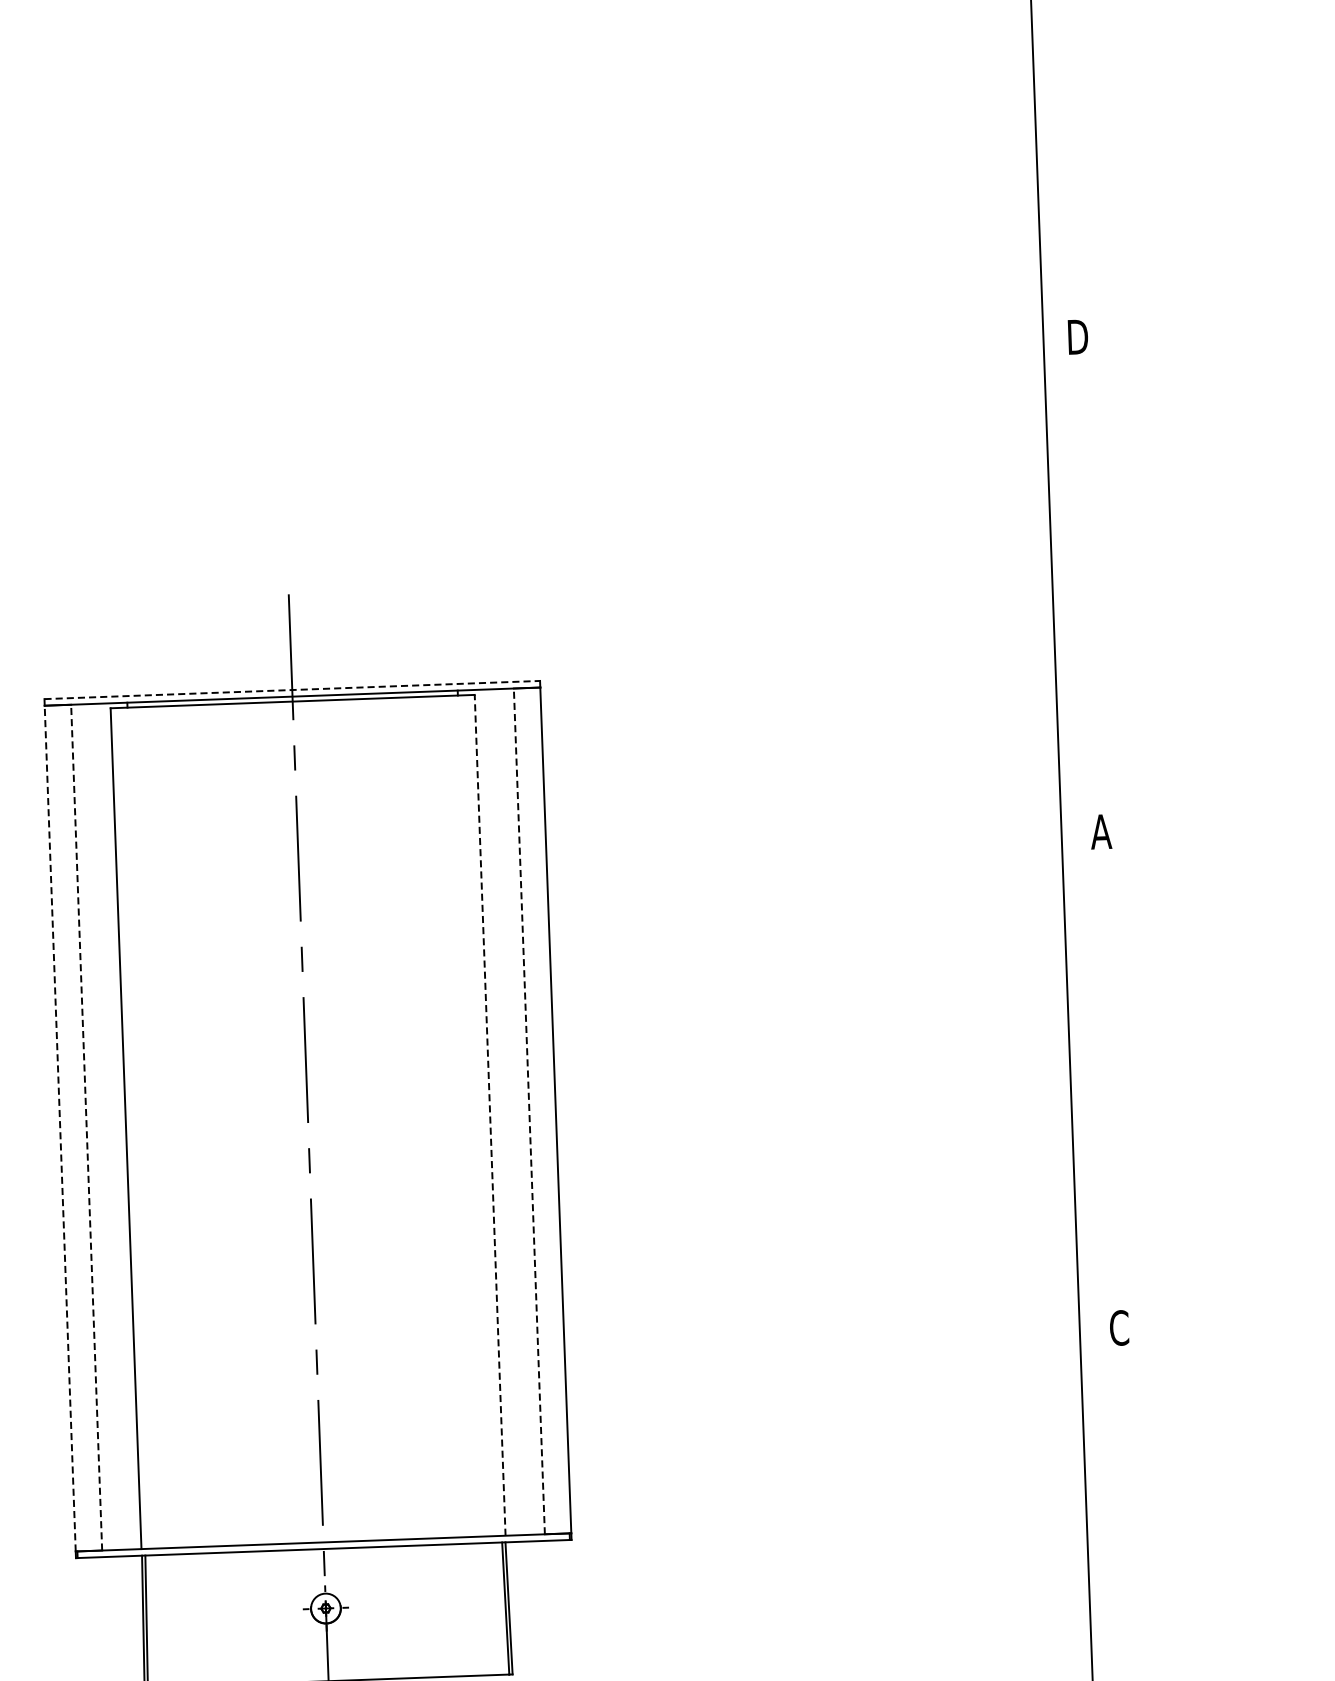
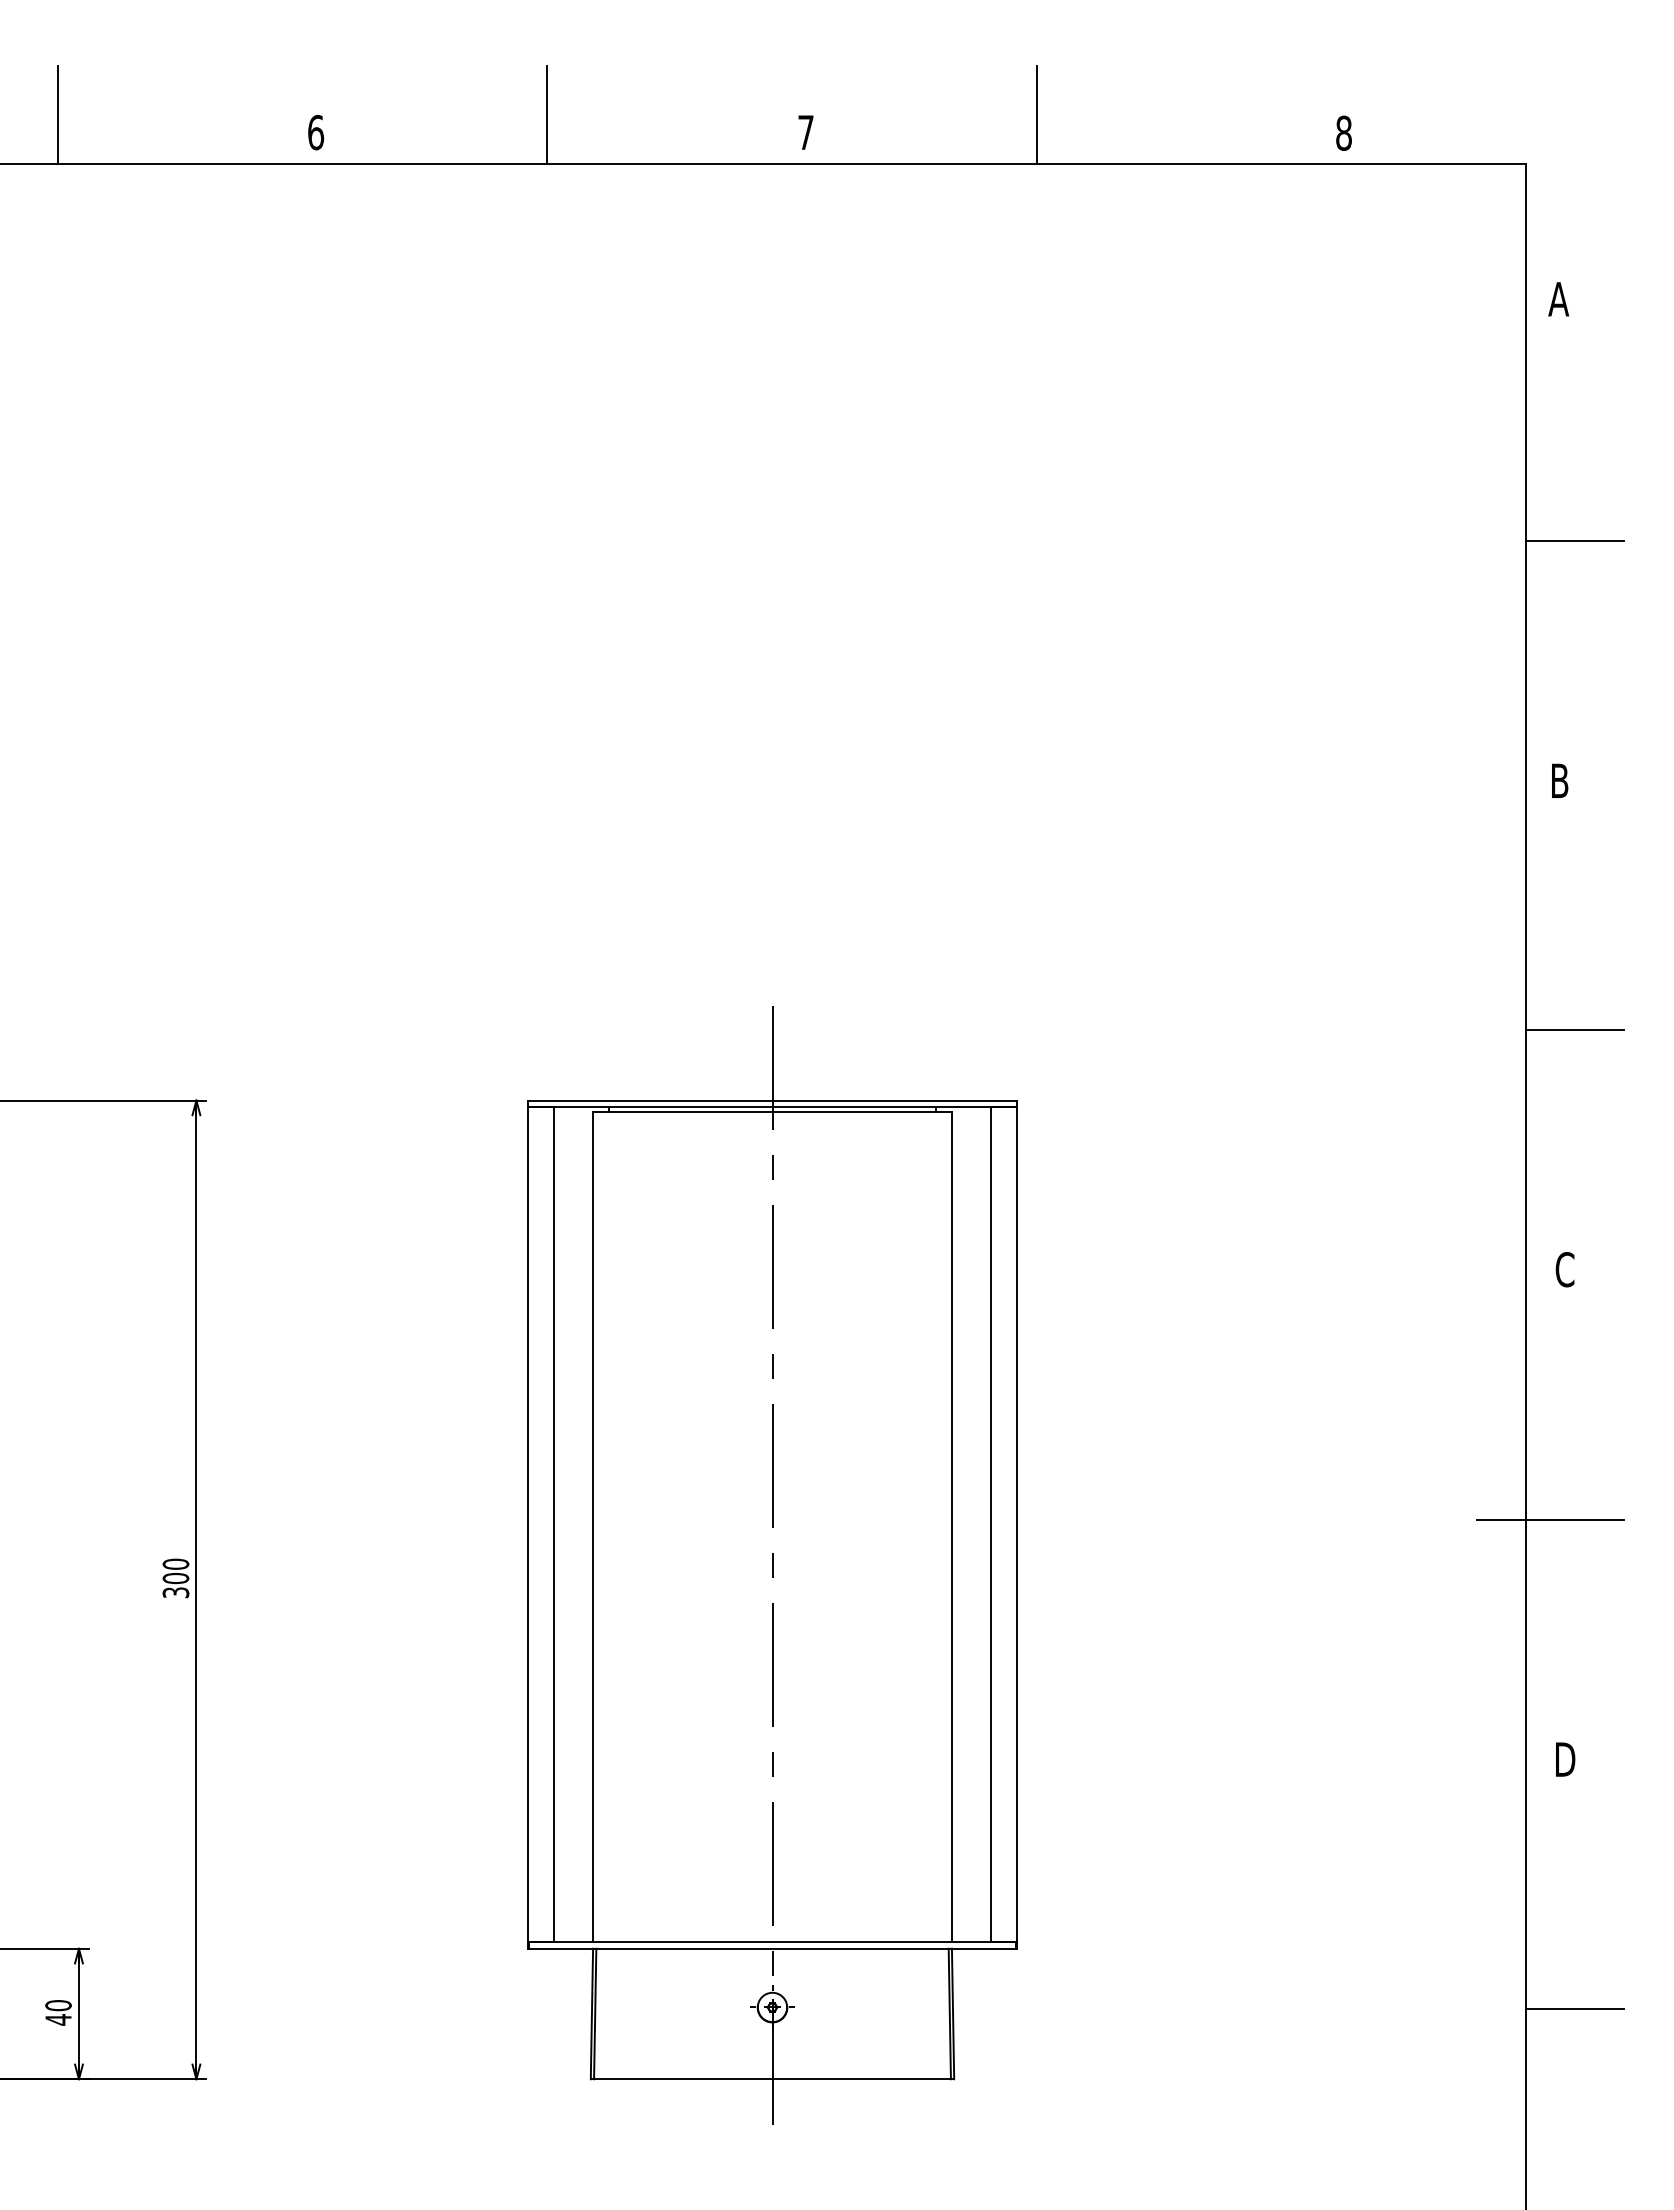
line: (1083, 93) -> (1574, 540), added
text: (1077, 336) -> (1559, 780), D -> B
line: (1101, 589) -> (1574, 1030), added
line: (292, 689) -> (772, 1100), dashed -> solid
text: (1100, 831) -> (1564, 1269), A -> C
line: (1095, 1085) -> (1550, 1519), added
line: (529, 1111) -> (991, 1524), dashed -> solid
line: (490, 1114) -> (952, 1526), dashed -> solid
line: (86, 1127) -> (553, 1524), dashed -> solid
line: (59, 1128) -> (527, 1524), dashed -> solid
text: (1119, 1327) -> (1565, 1759), C -> D
line: (1138, 1580) -> (1574, 2009), added

